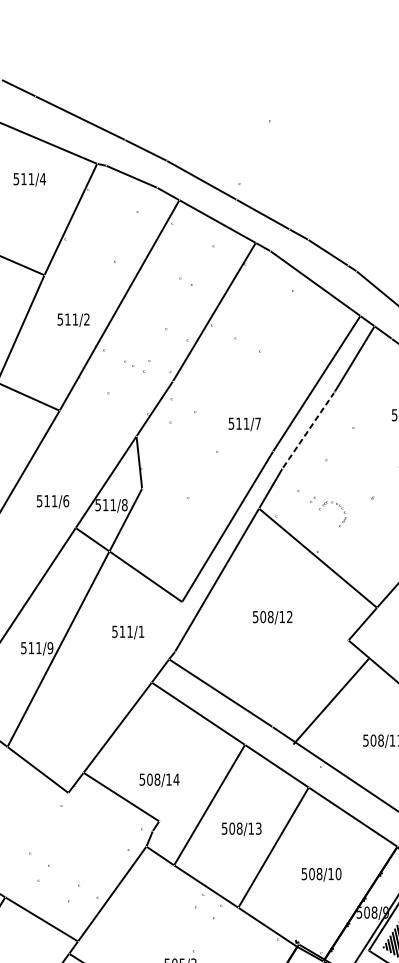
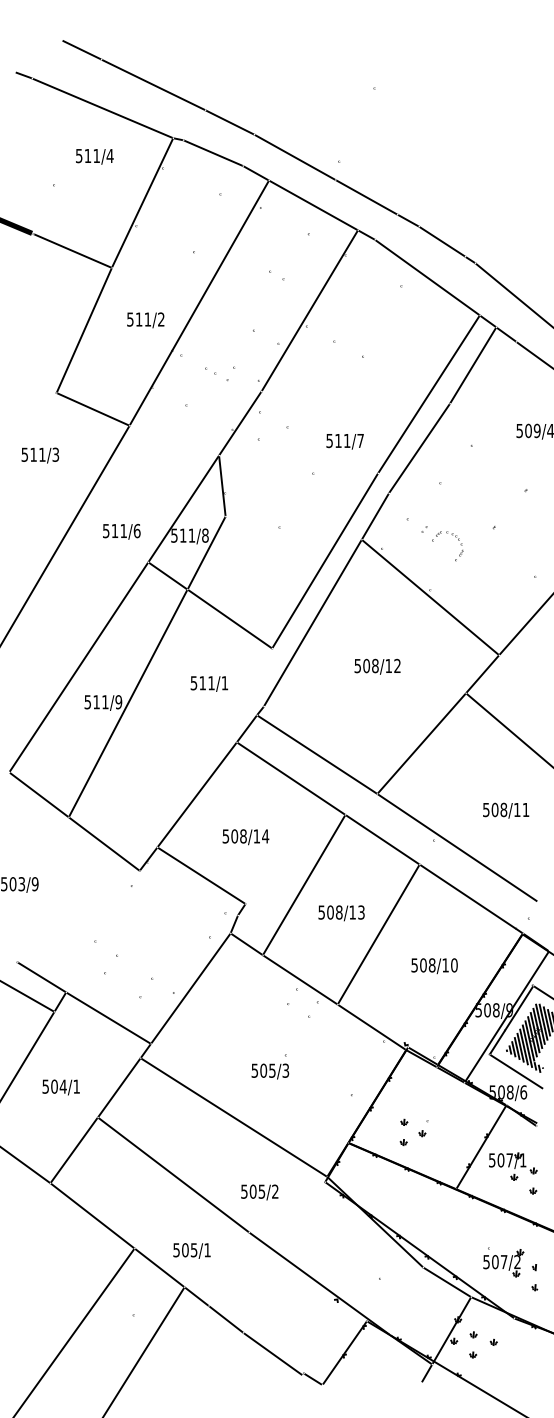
line: (308, 430) -> (419, 448), dashed -> solid
line: (330, 701) -> (421, 743), moved
text: (159, 780) -> (245, 837), moved

